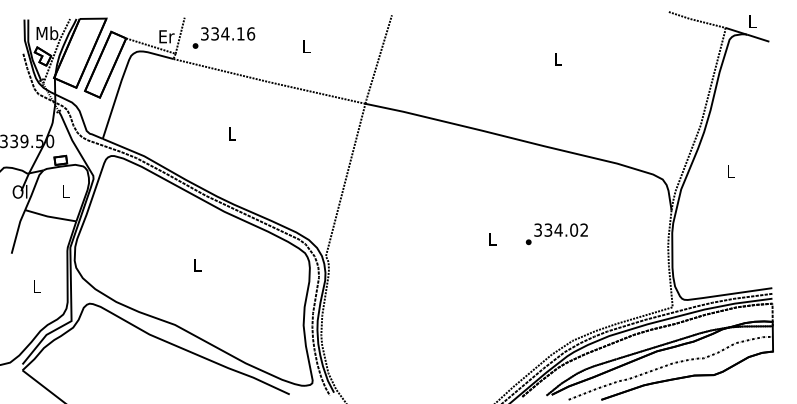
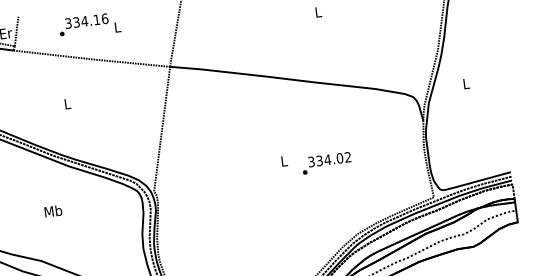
text: (223, 37) -> (83, 24), moved
text: (556, 234) -> (326, 163), moved
text: (197, 264) -> (53, 210), L -> Mb

